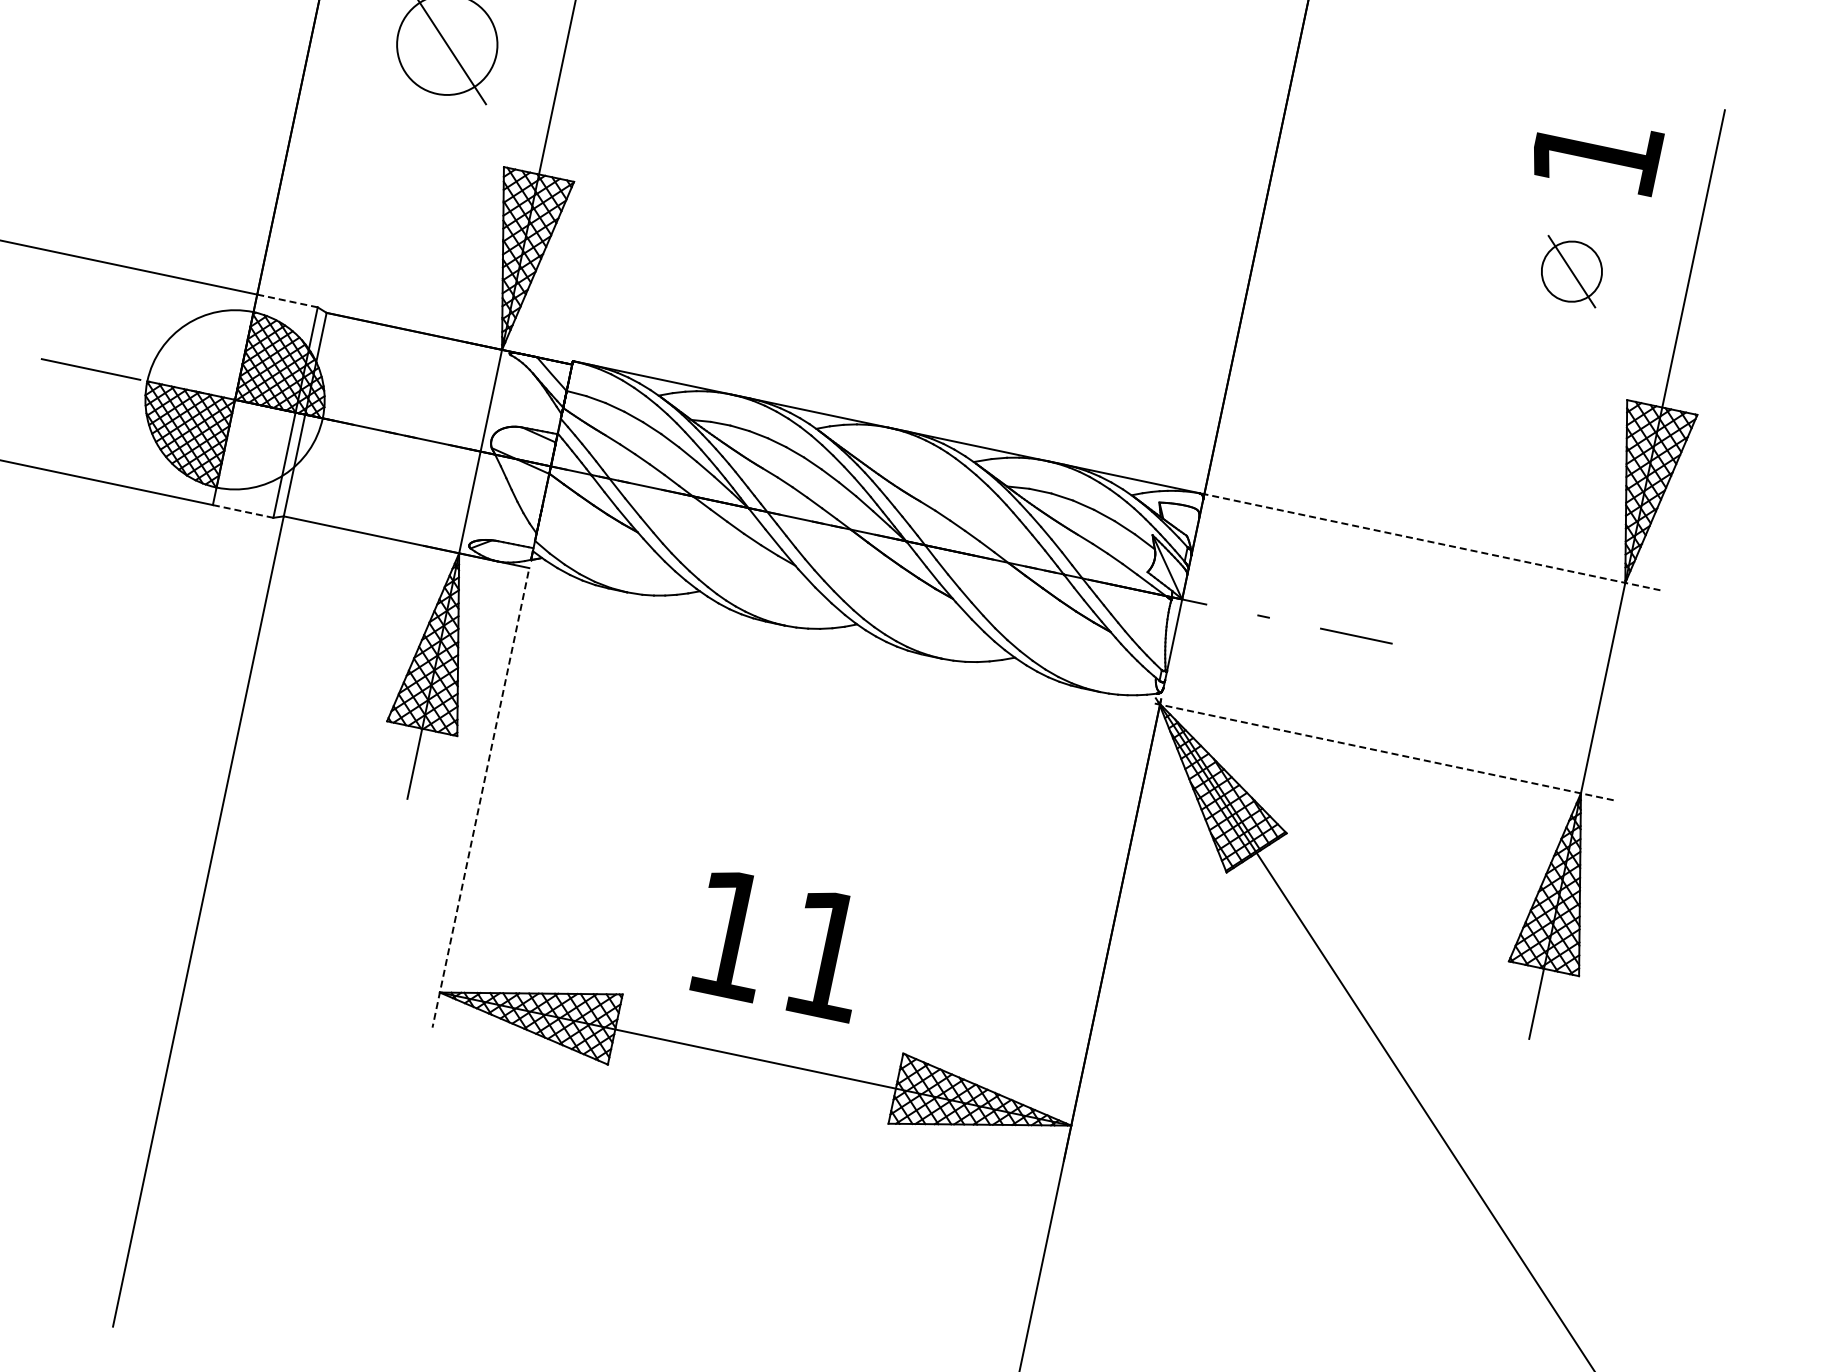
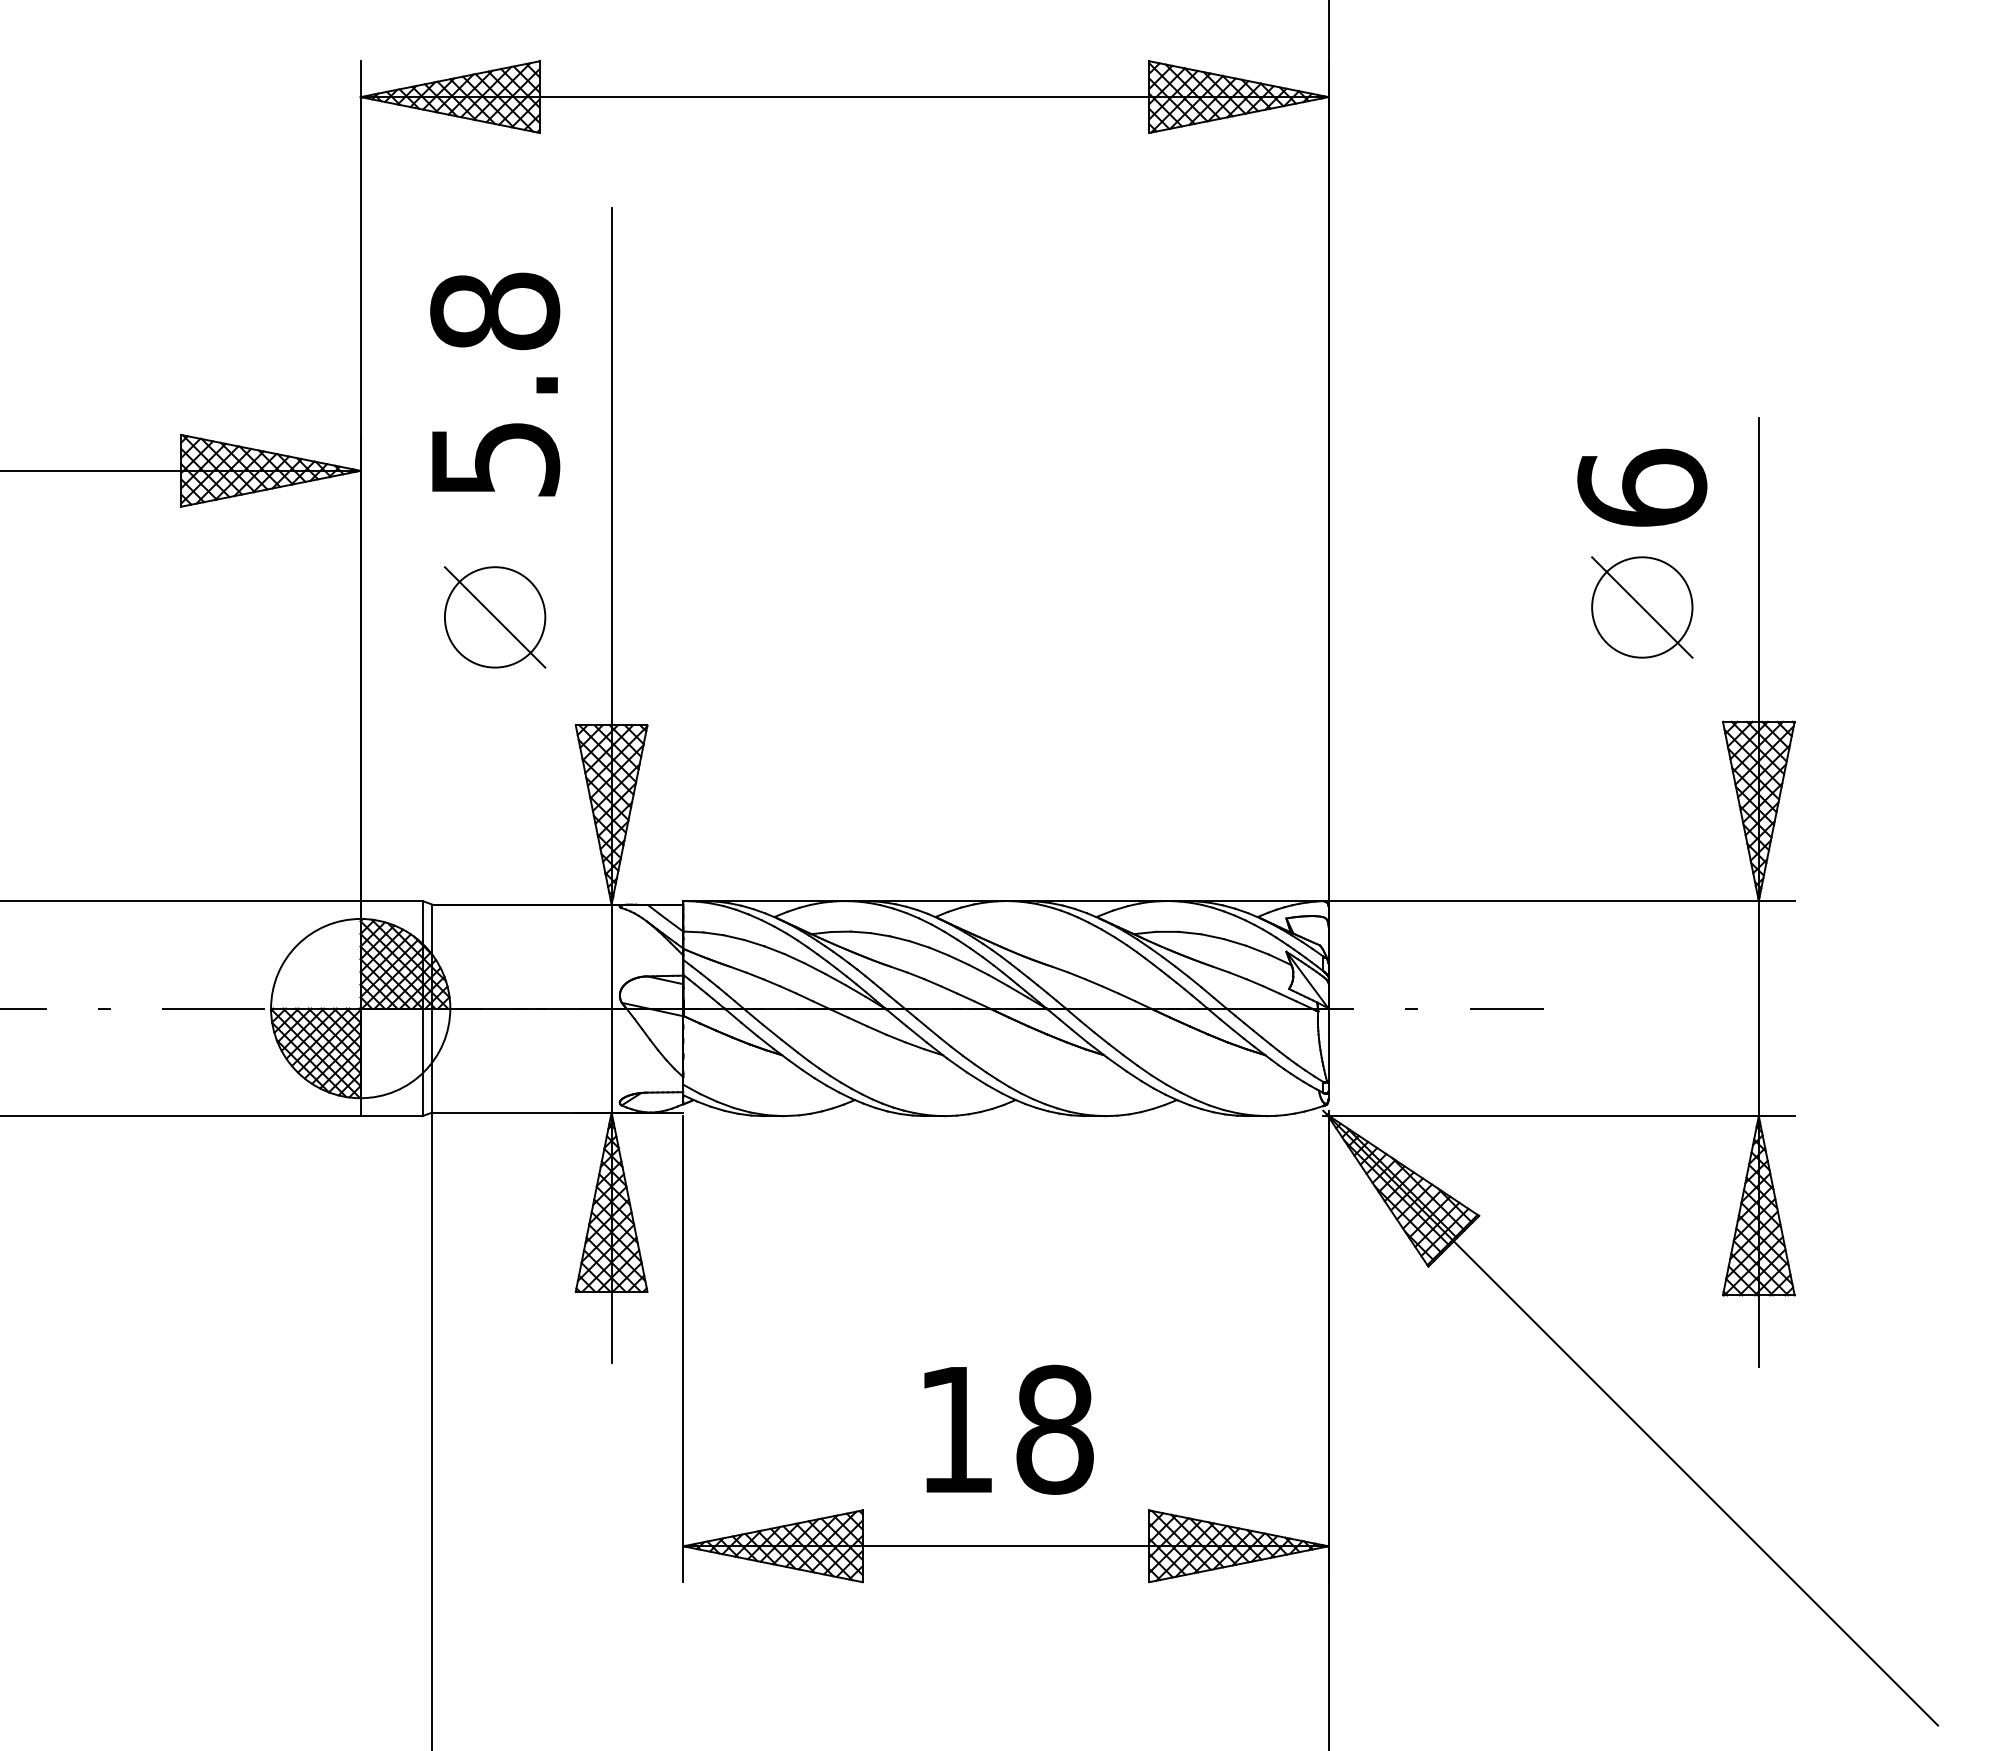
text: (1596, 154) -> (1642, 487), 1 -> 6
part: (1572, 271) -> (1642, 607), size x1.67
line: (287, 301) -> (391, 901), dashed -> solid
line: (242, 511) -> (391, 1116), dashed -> solid
line: (1429, 542) -> (1558, 901), dashed -> solid
line: (1384, 752) -> (1558, 1116), dashed -> solid
line: (480, 800) -> (683, 1349), dashed -> solid
text: (827, 954) -> (1054, 1429), 11 -> 18

